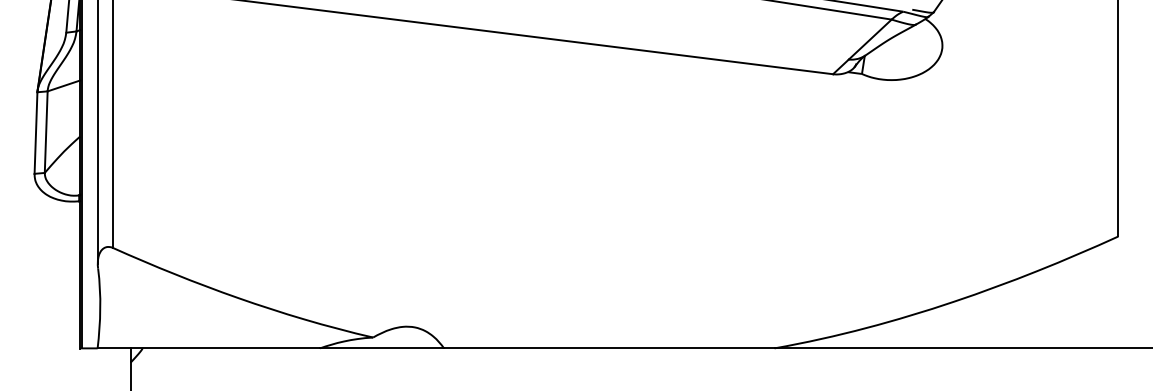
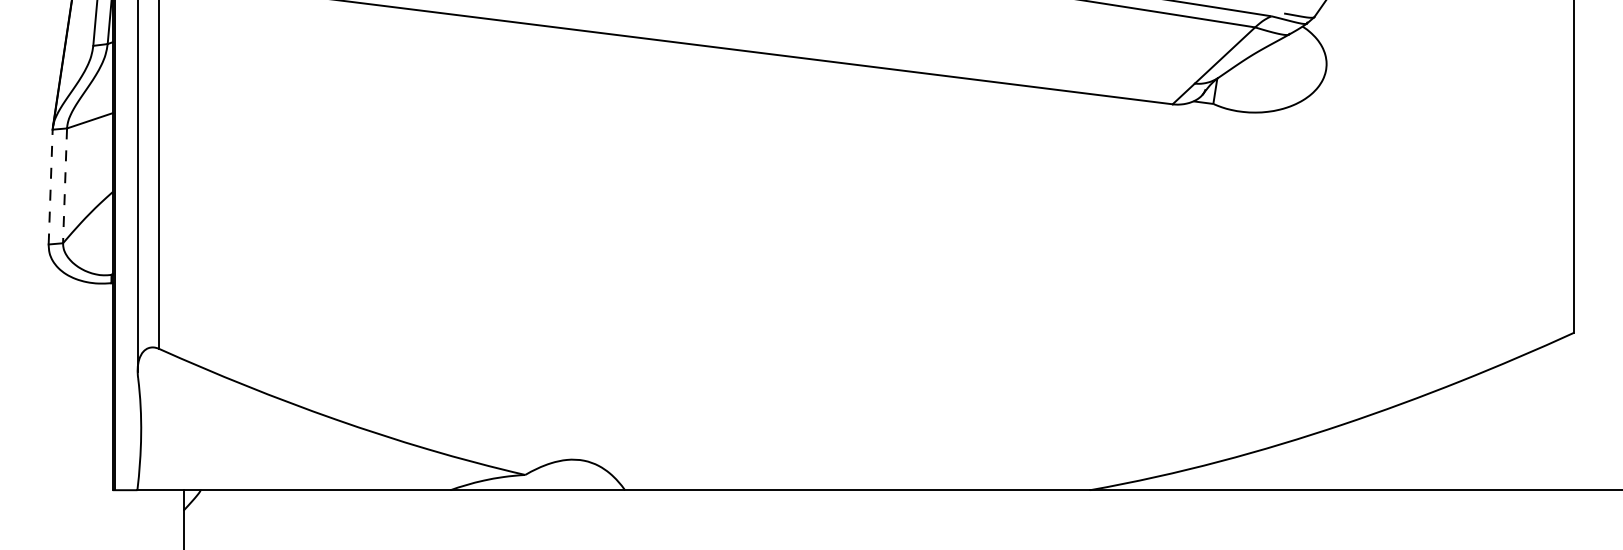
line: (35, 132) -> (50, 186), solid -> dashed
line: (46, 132) -> (65, 186), solid -> dashed

